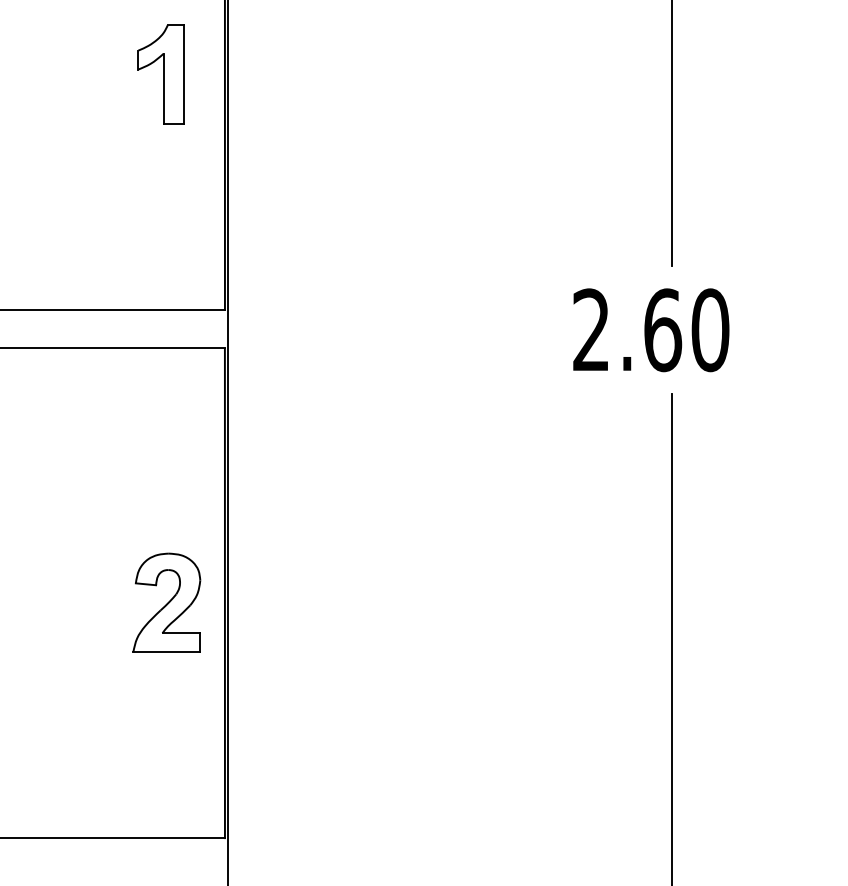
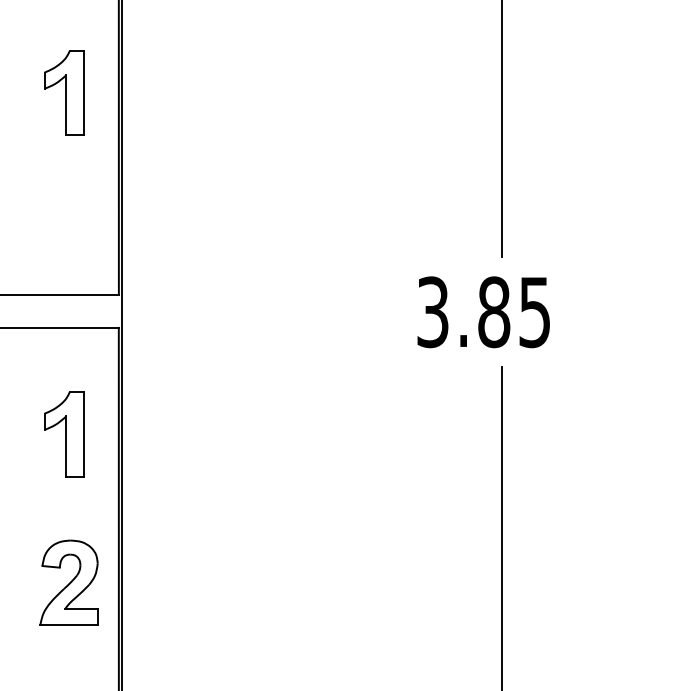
text: (651, 330) -> (484, 312), 2.60 -> 3.85
part: (160, 472) -> (63, 434), added
part: (166, 602) -> (68, 582), moved

